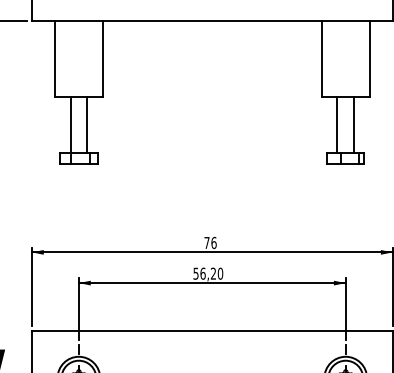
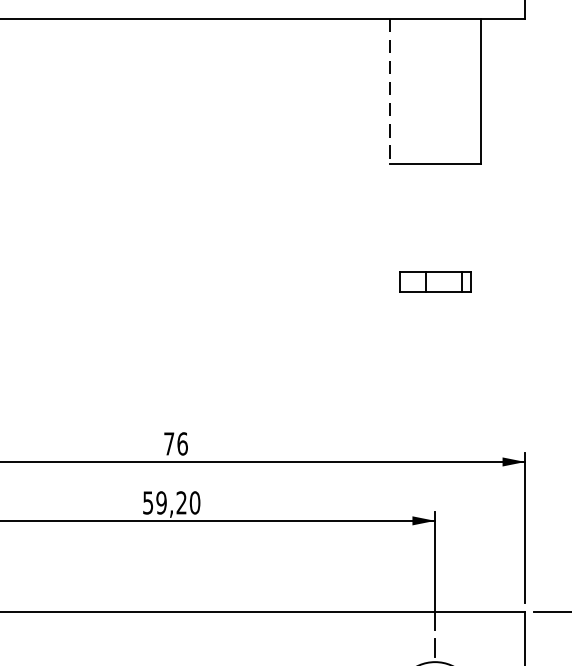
line: (322, 59) -> (390, 92), solid -> dashed
line: (337, 125) -> (419, 218), removed
line: (354, 125) -> (451, 218), removed
text: (202, 273) -> (160, 502), 56,20 -> 59,20

